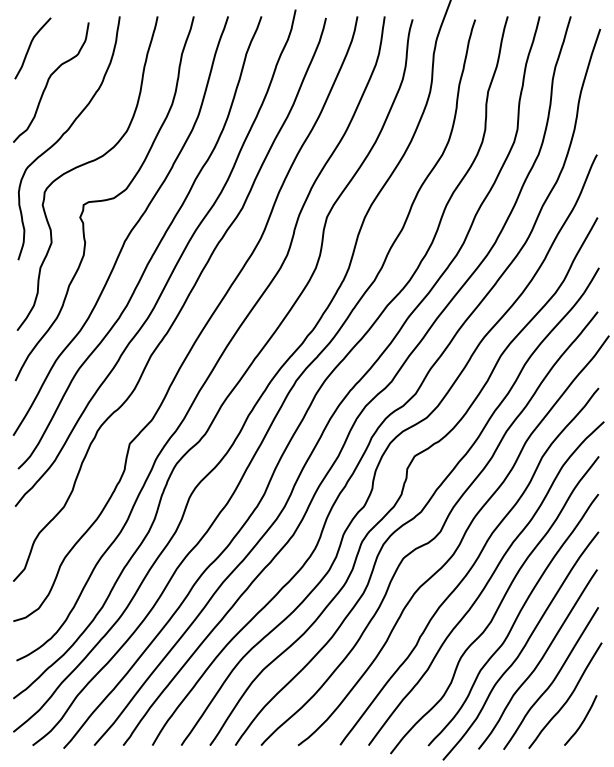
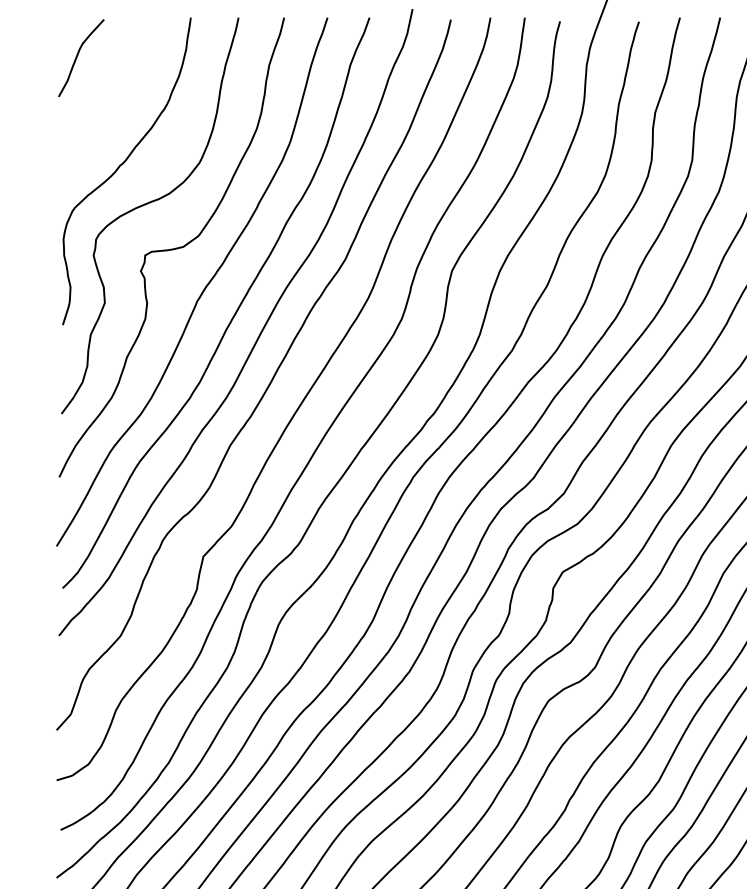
curve: (49, 80) -> (102, 98), removed

